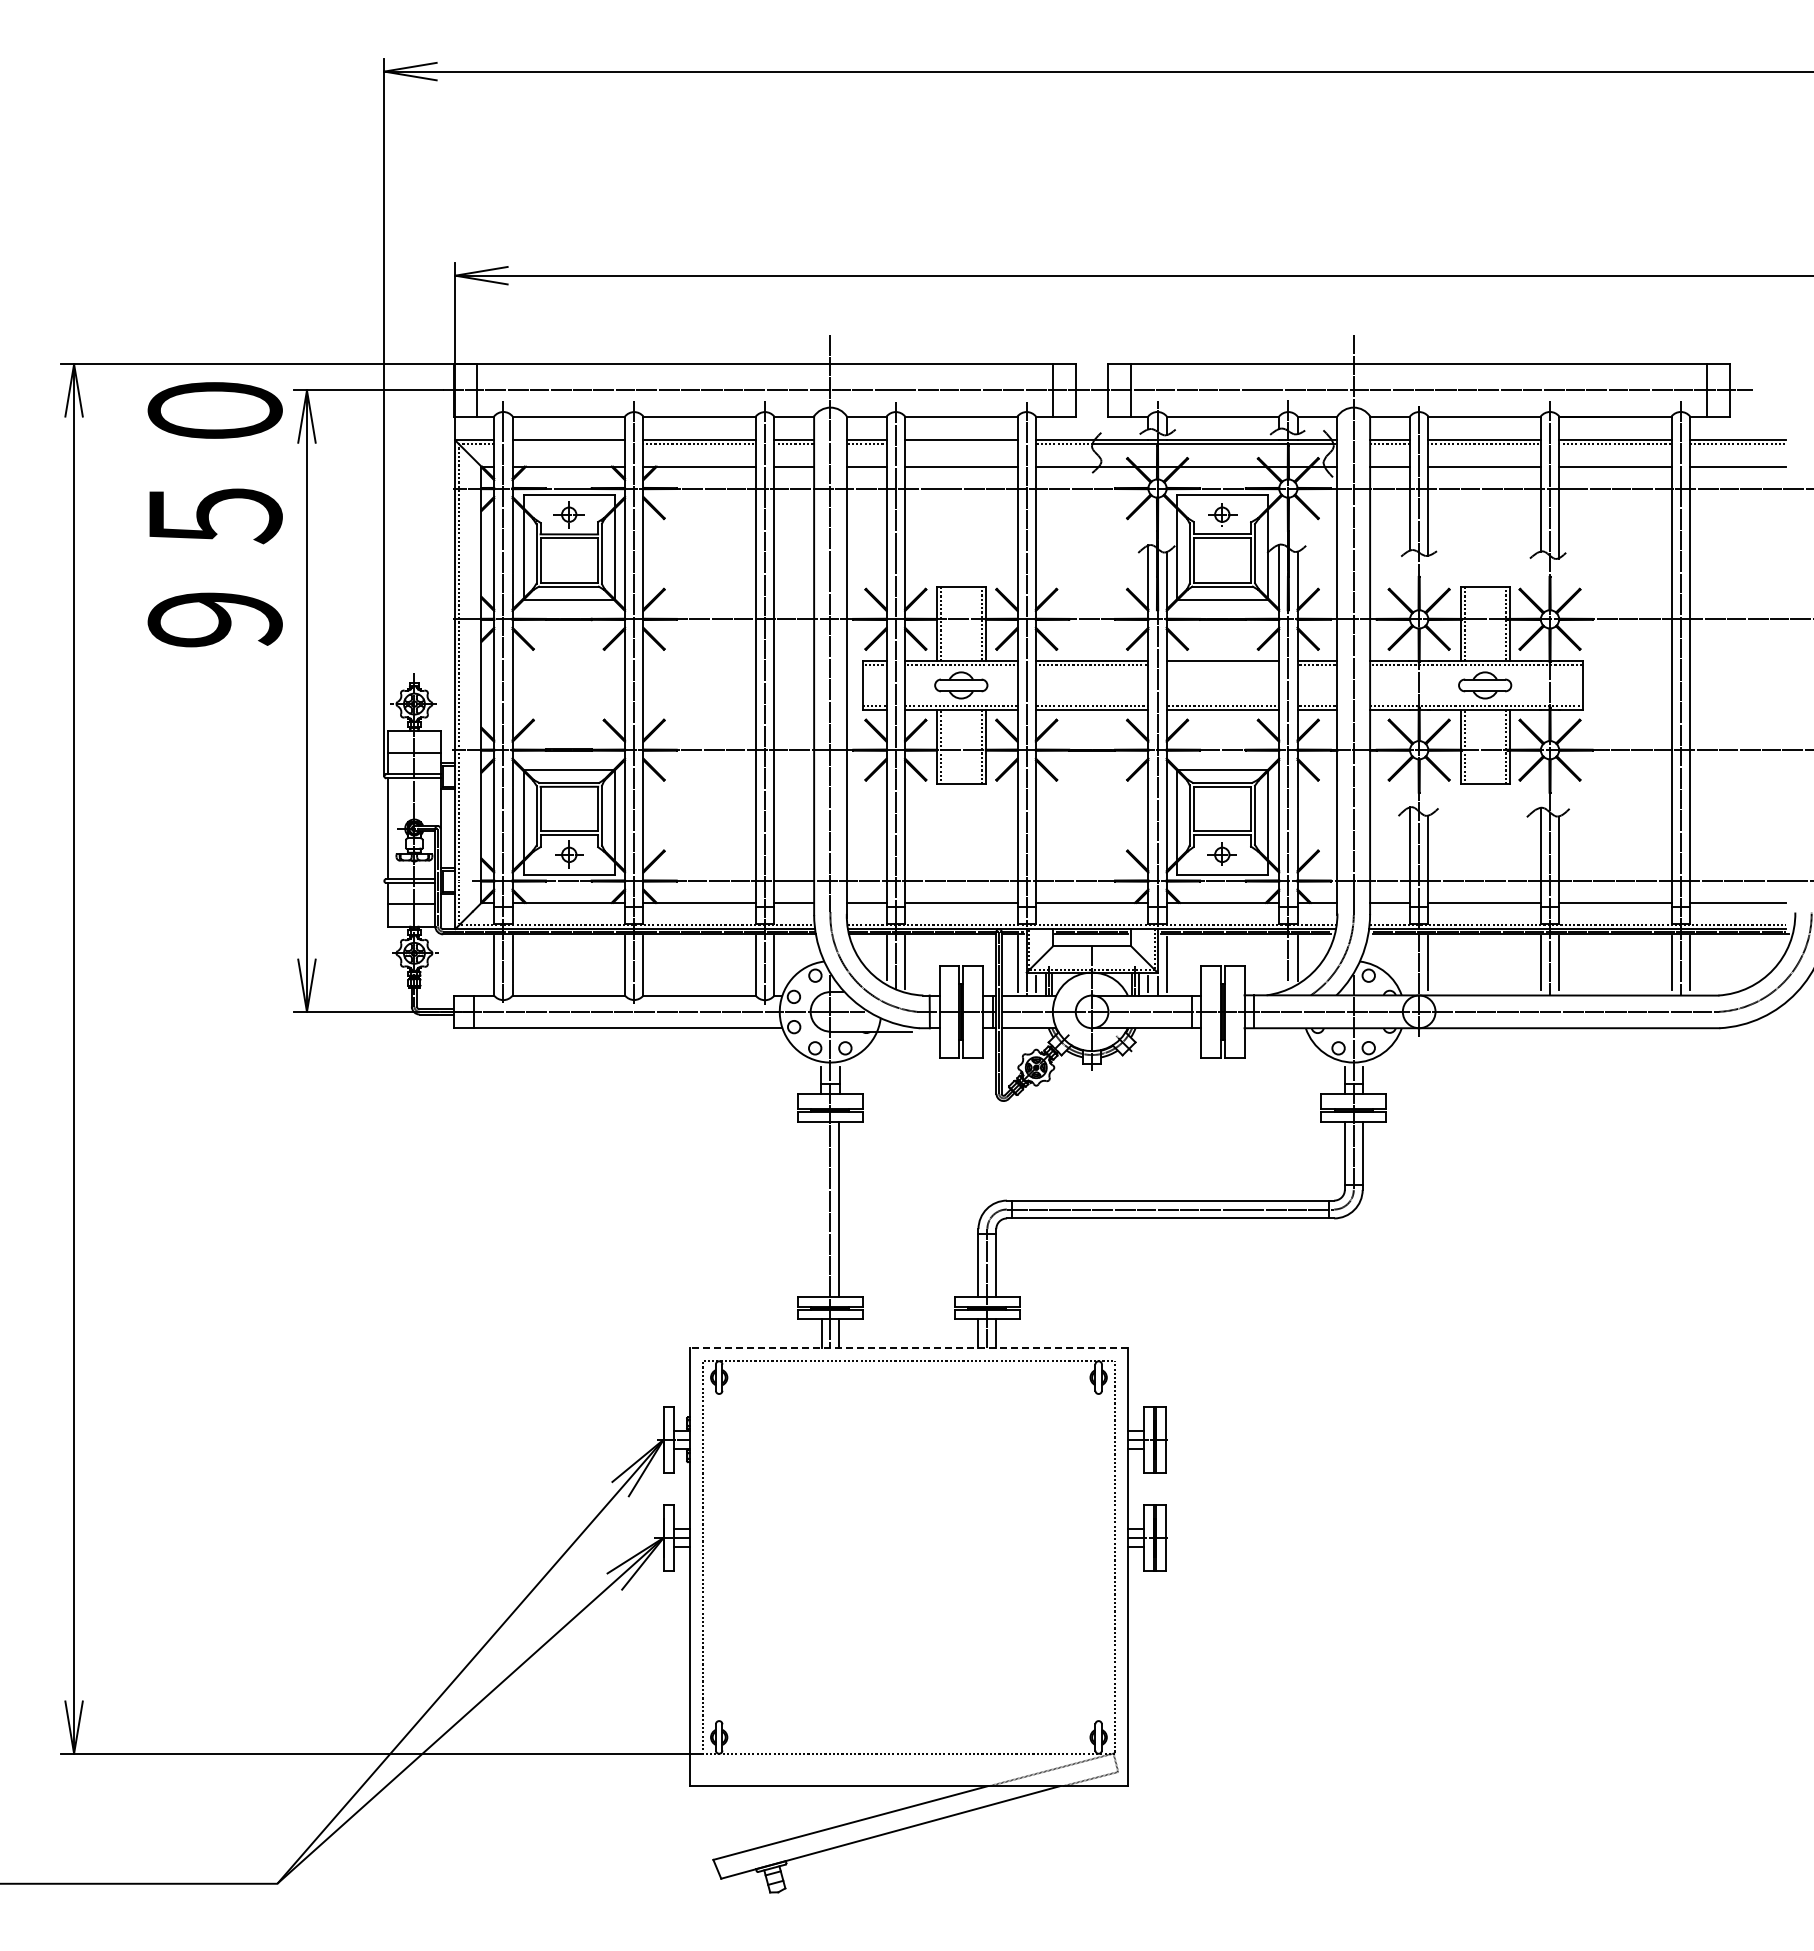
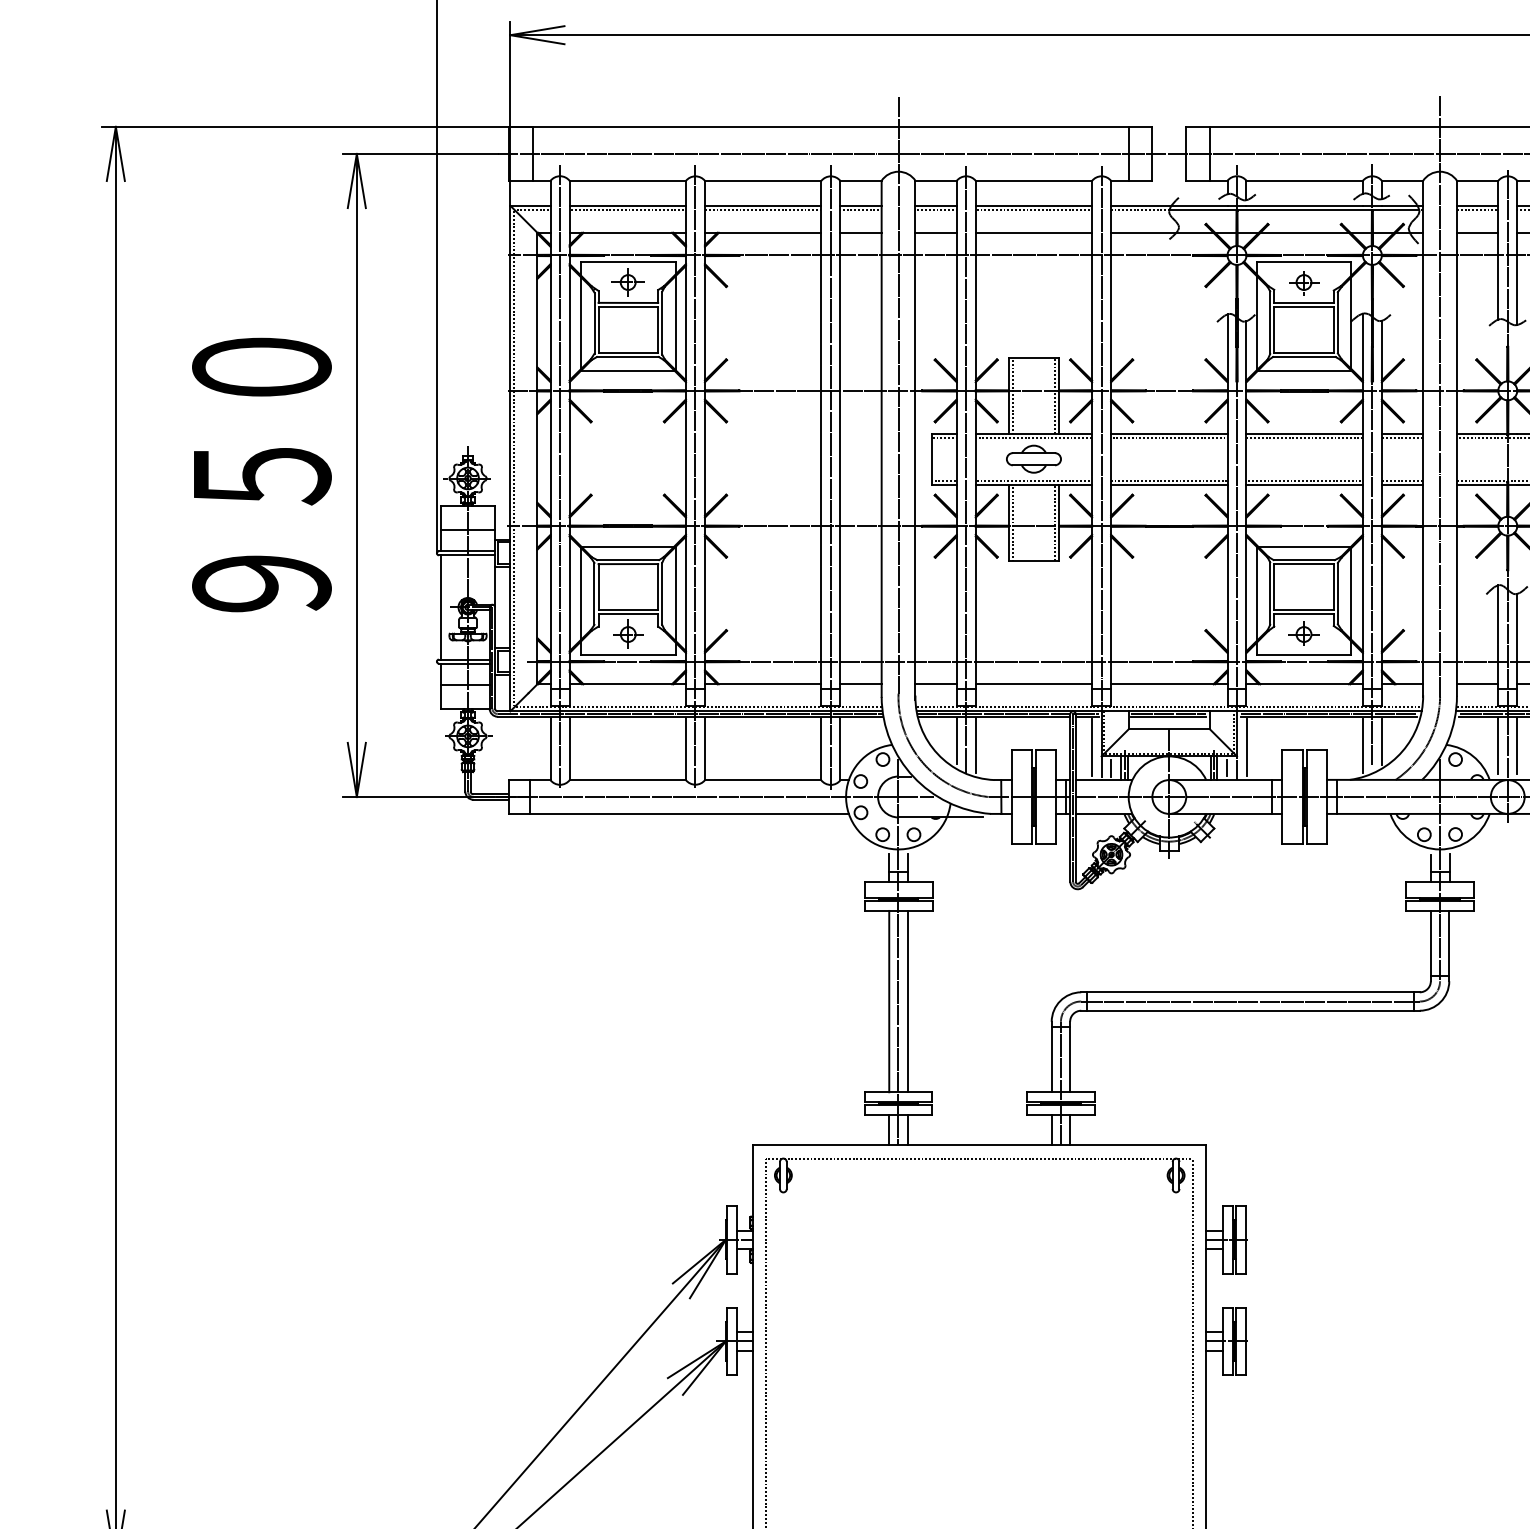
line: (568, 444) -> (627, 209), added
line: (961, 444) -> (1034, 209), added
text: (214, 514) -> (261, 474), moved
line: (1222, 664) -> (1304, 437), added
line: (1279, 962) -> (1363, 745), added
line: (1410, 962) -> (1498, 745), added
line: (821, 1209) -> (889, 1001), added
line: (908, 1348) -> (979, 1145), dashed -> solid

